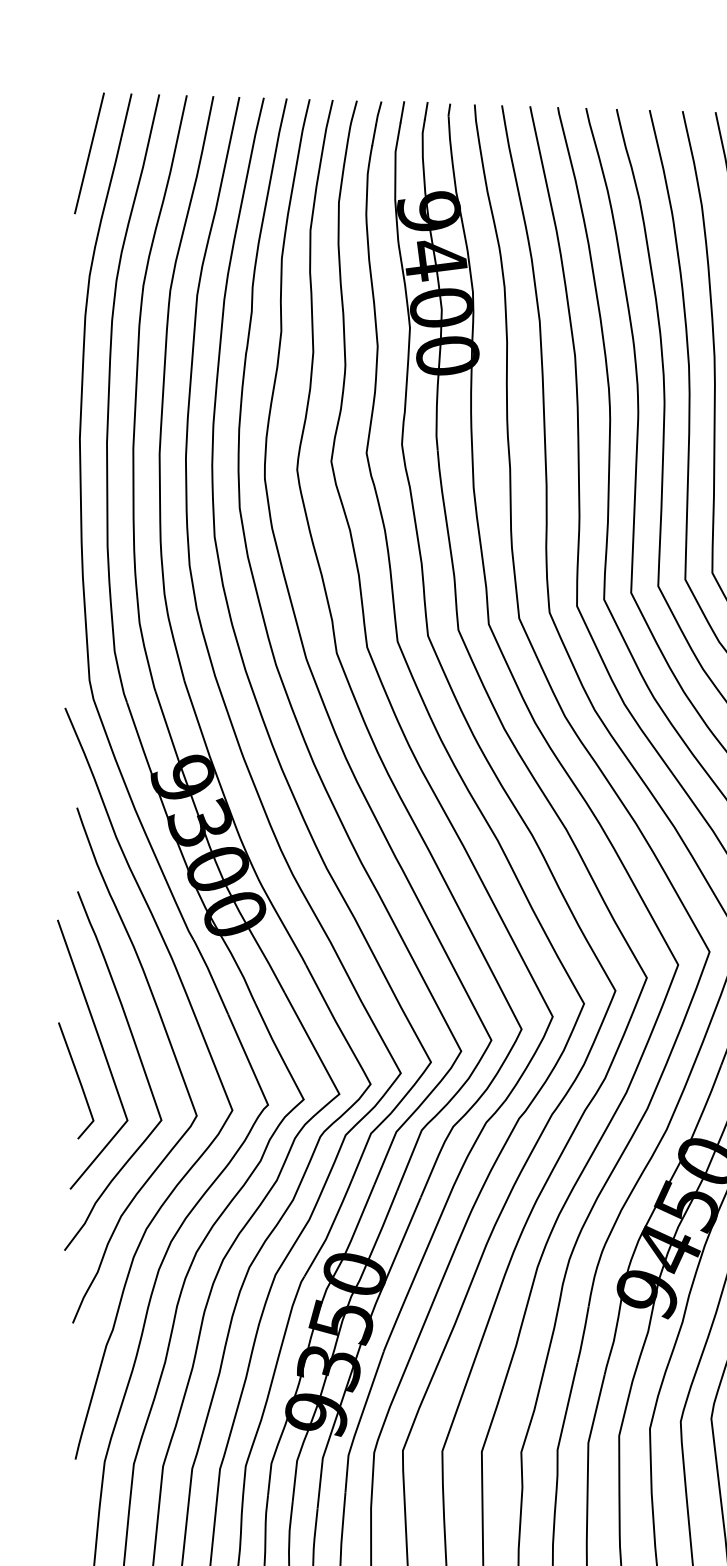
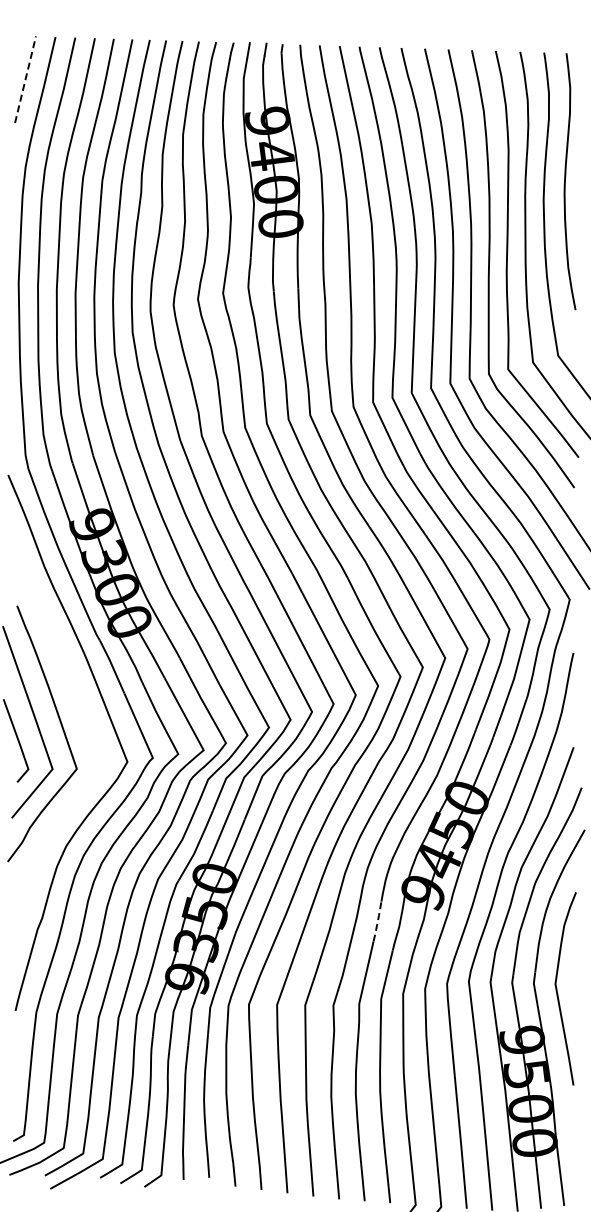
line: (89, 151) -> (25, 78), solid -> dashed
curve: (170, 1049) -> (83, 718), removed
line: (583, 1334) -> (377, 921), solid -> dashed

